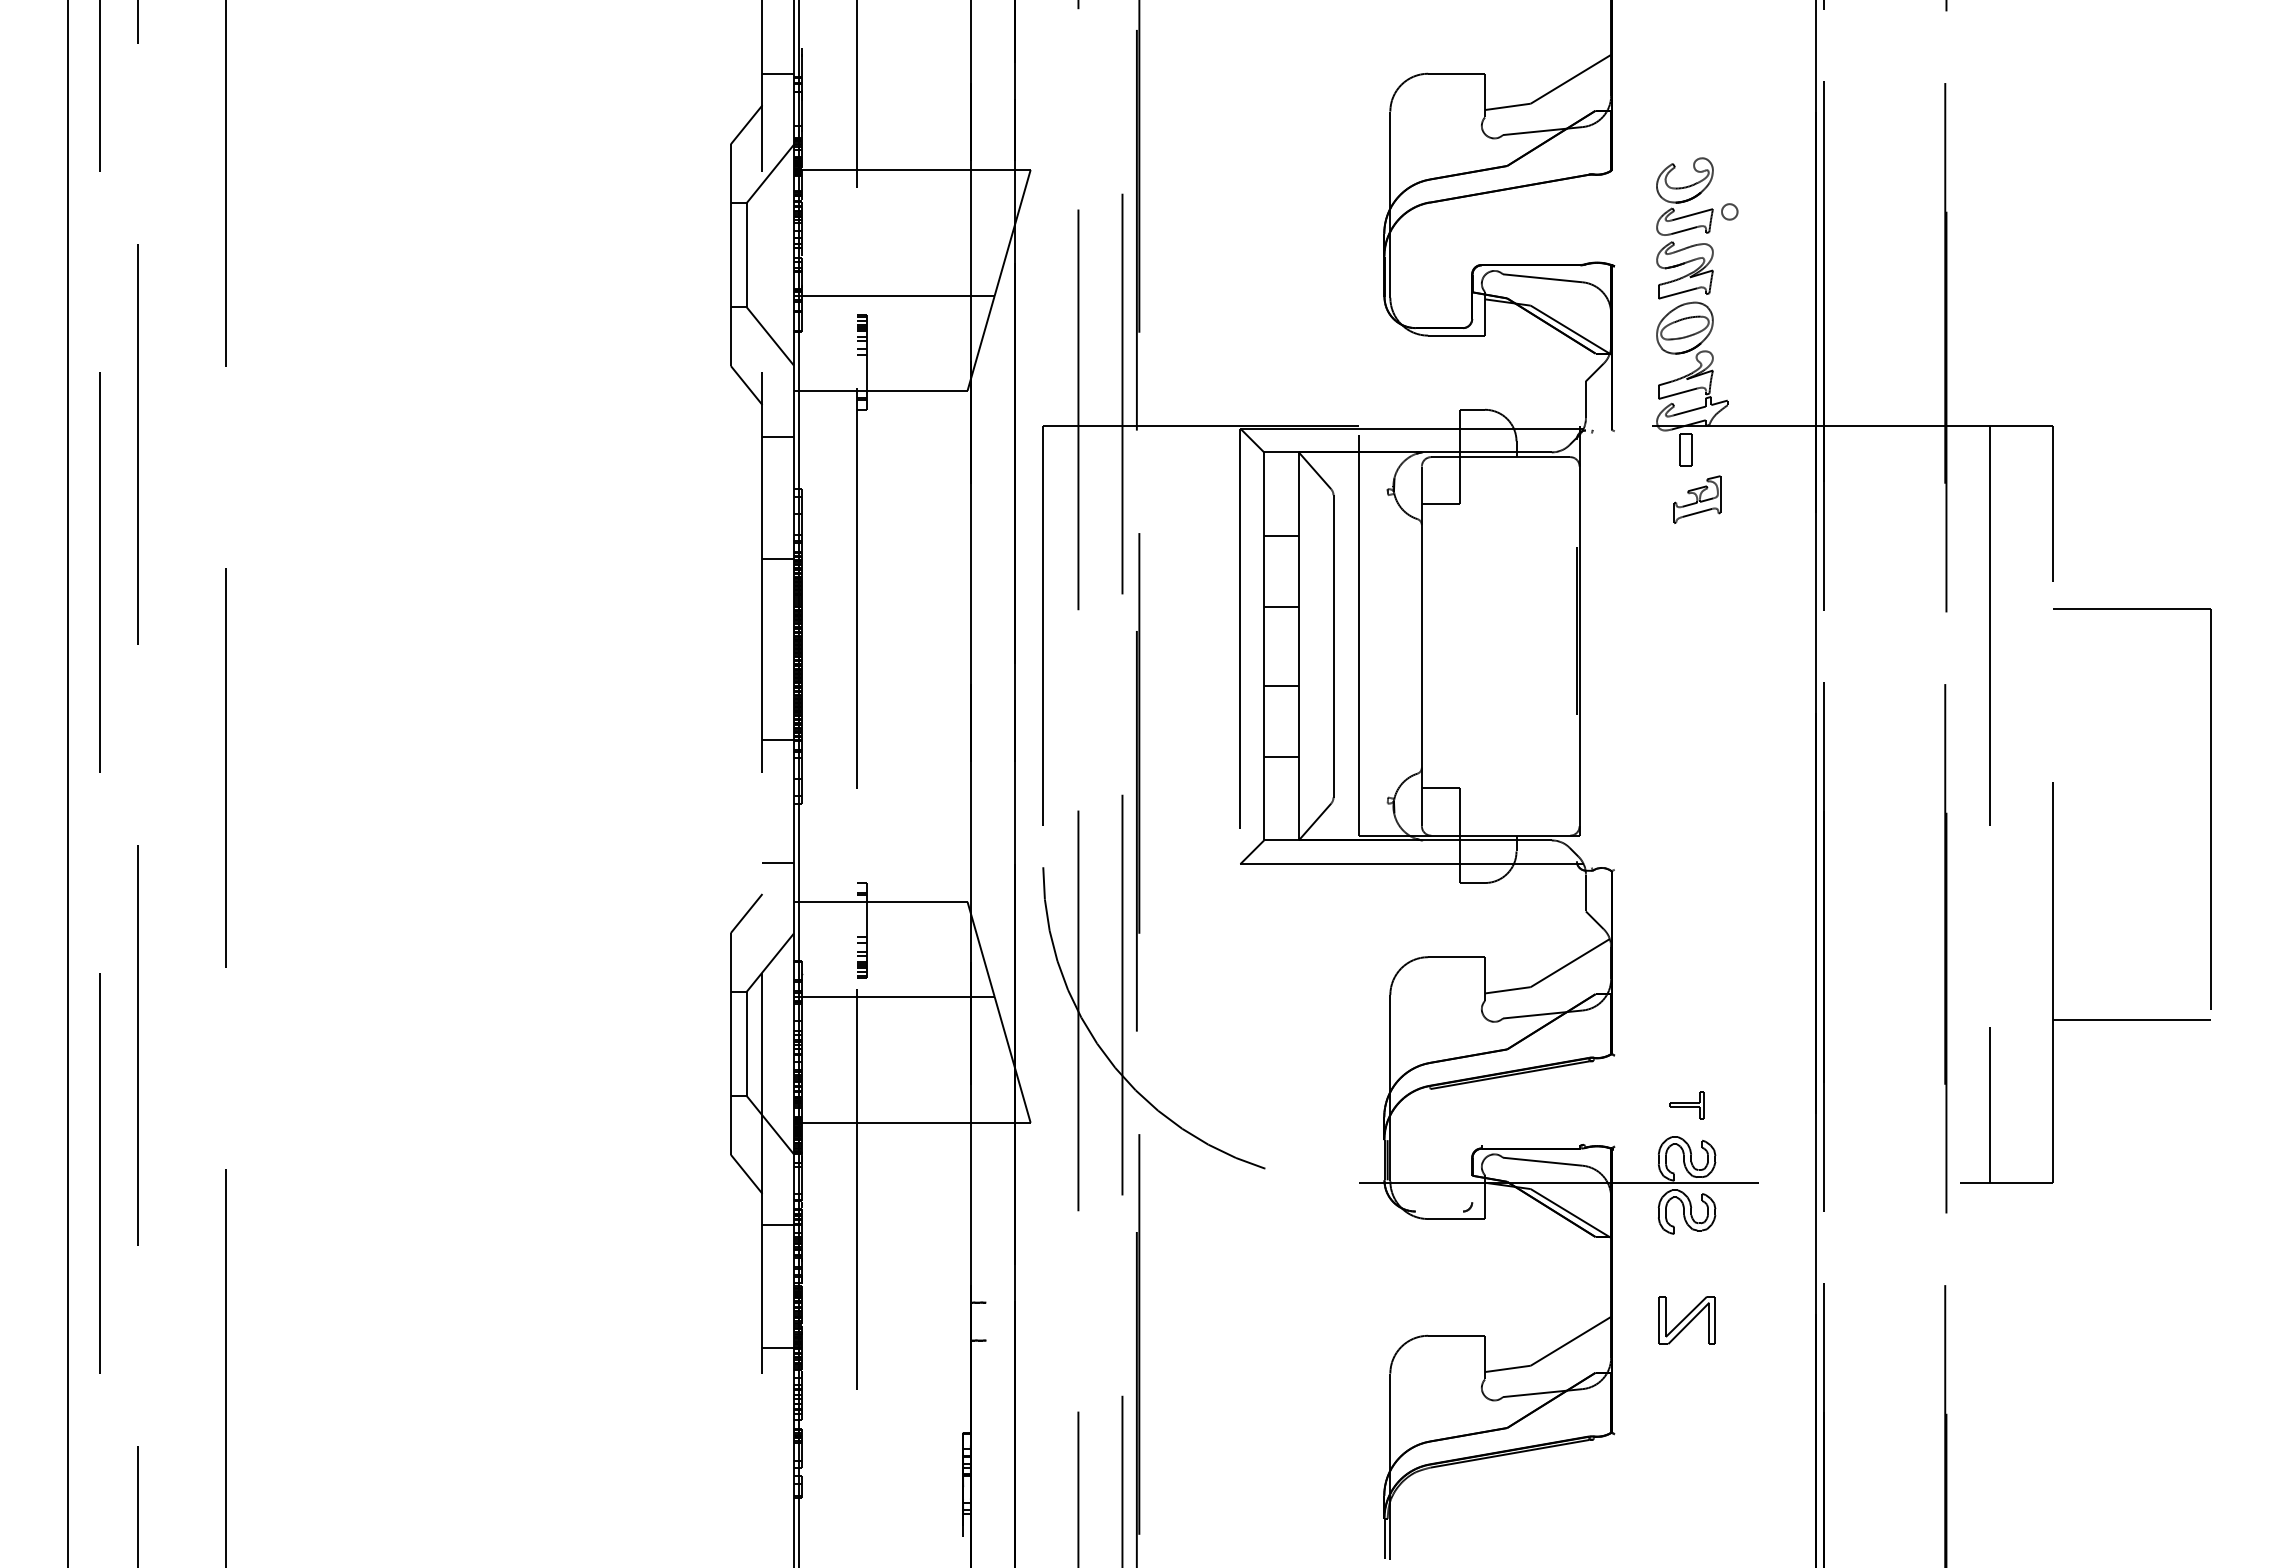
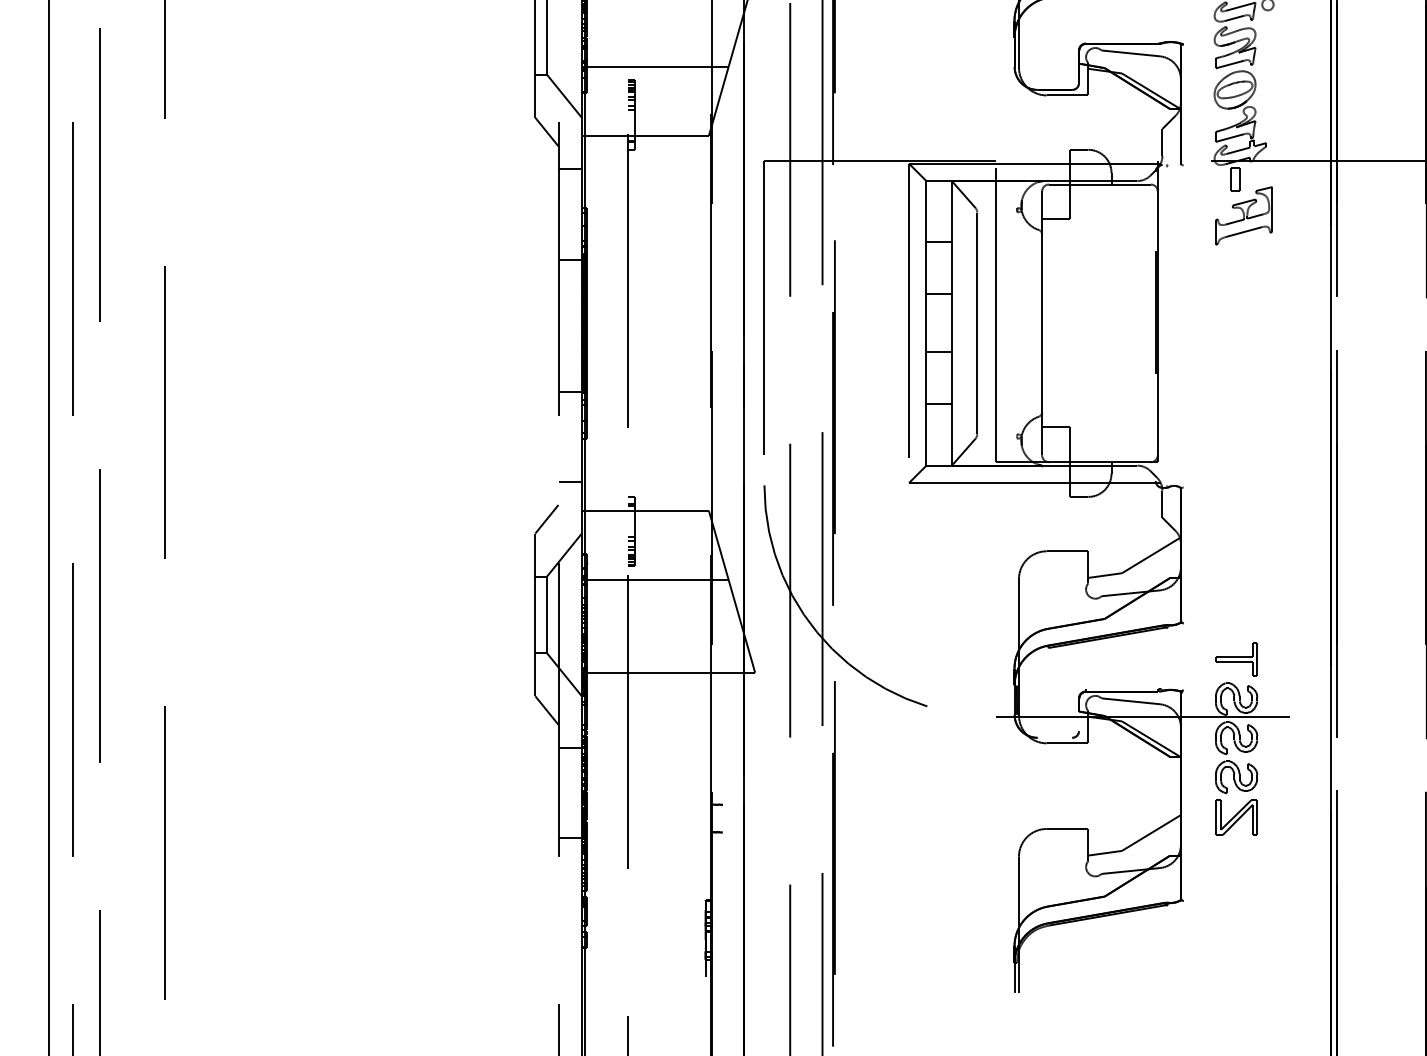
part: (1697, 499) -> (1244, 215), size x1.67
part: (1686, 1105) -> (1236, 660), size x1.67
part: (1686, 1264) -> (1236, 776), added

